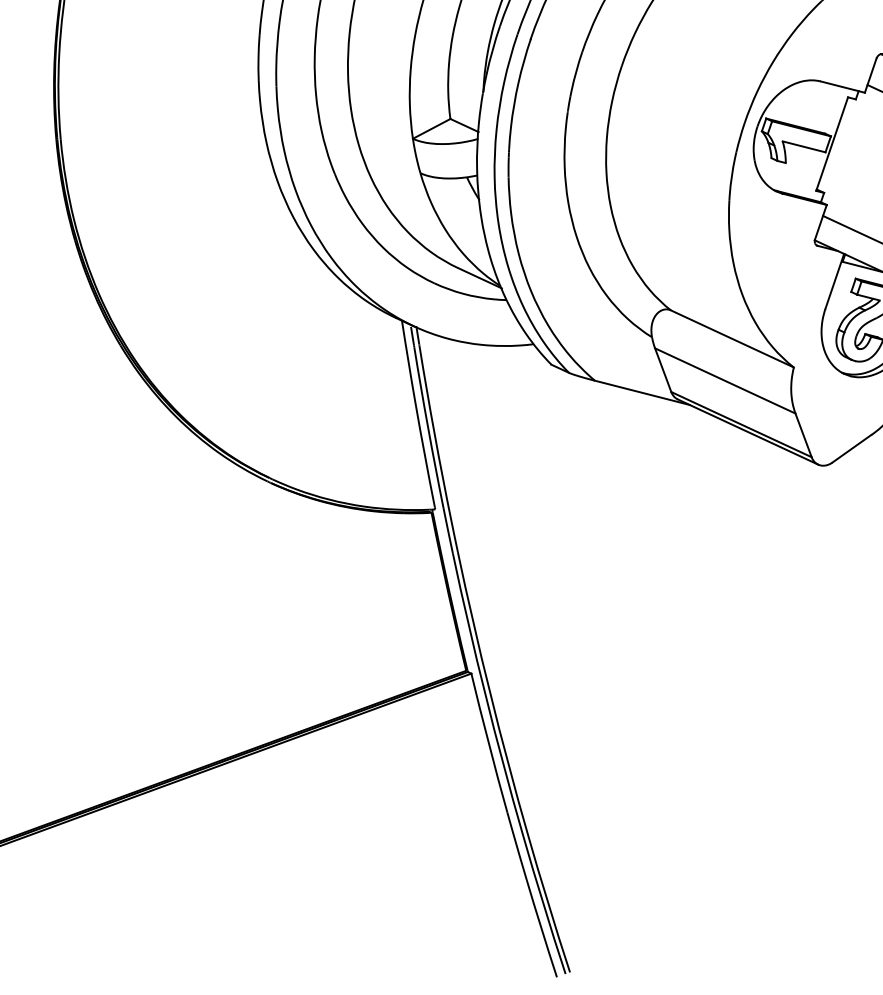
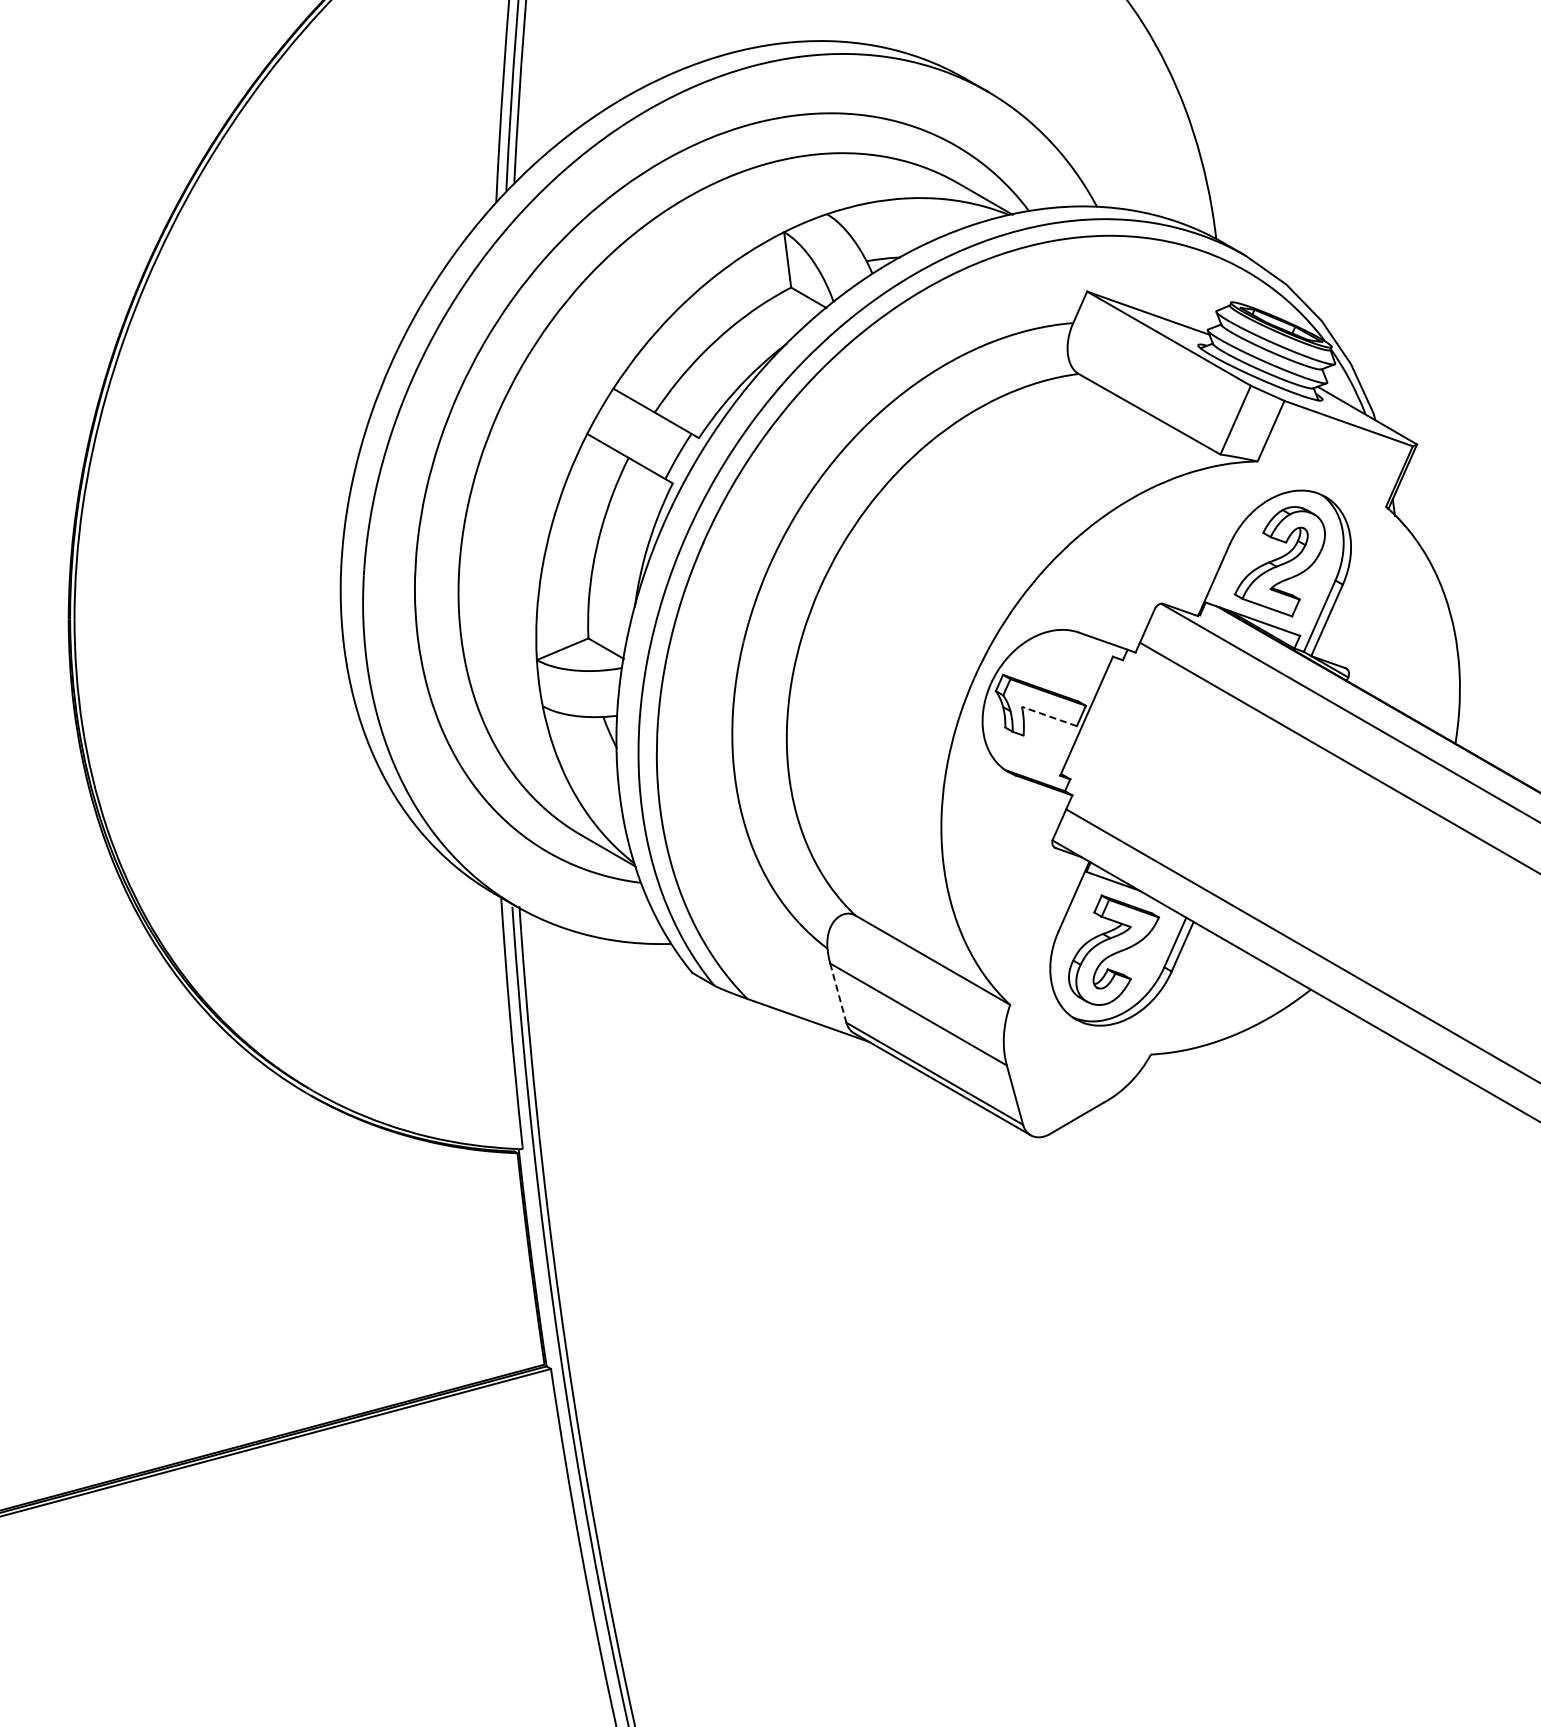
line: (803, 146) -> (1048, 716), solid -> dashed
line: (663, 370) -> (838, 993), solid -> dashed

